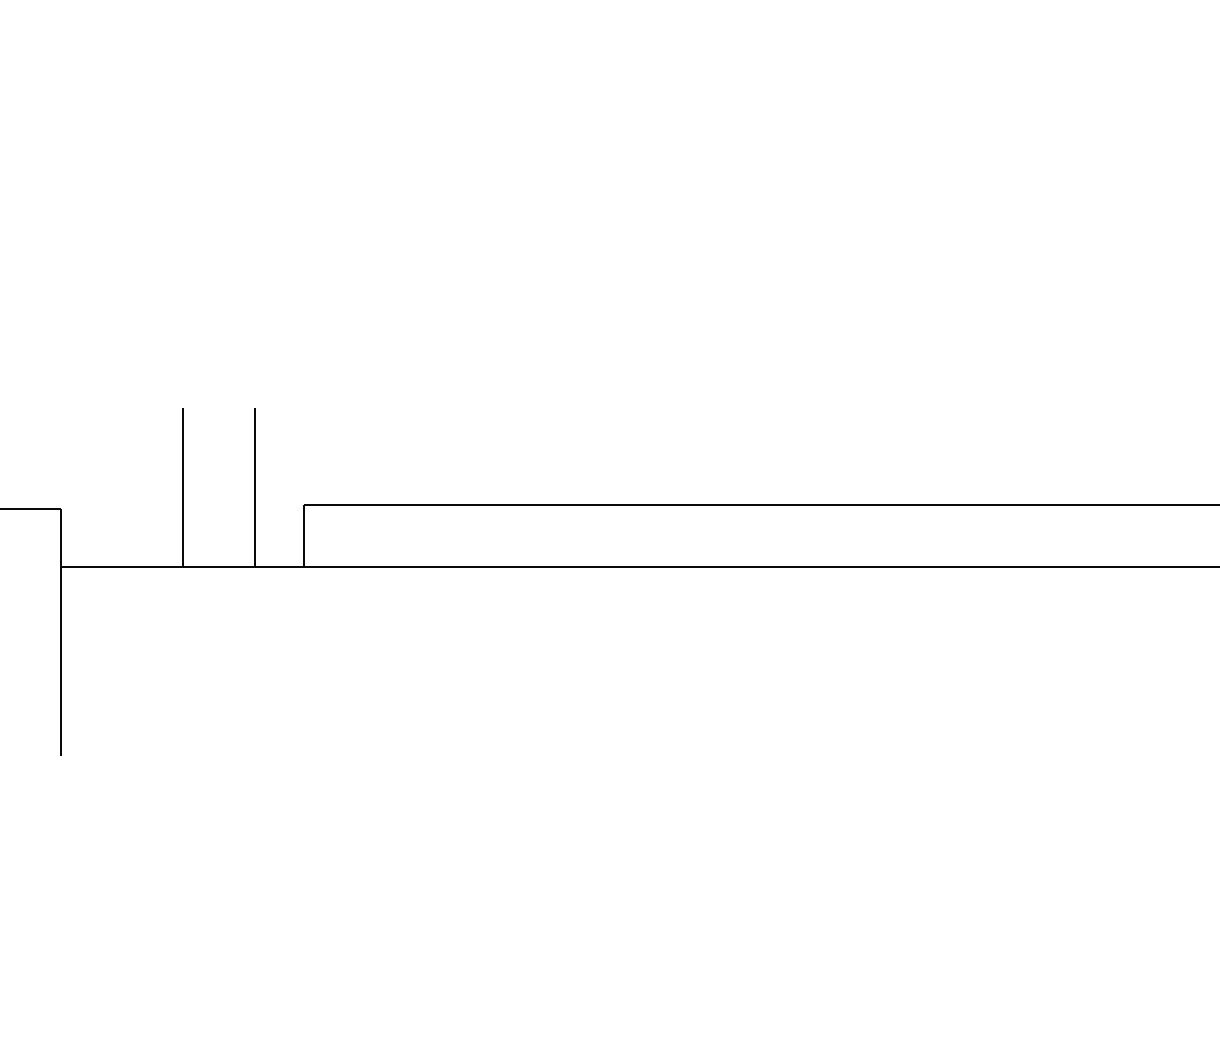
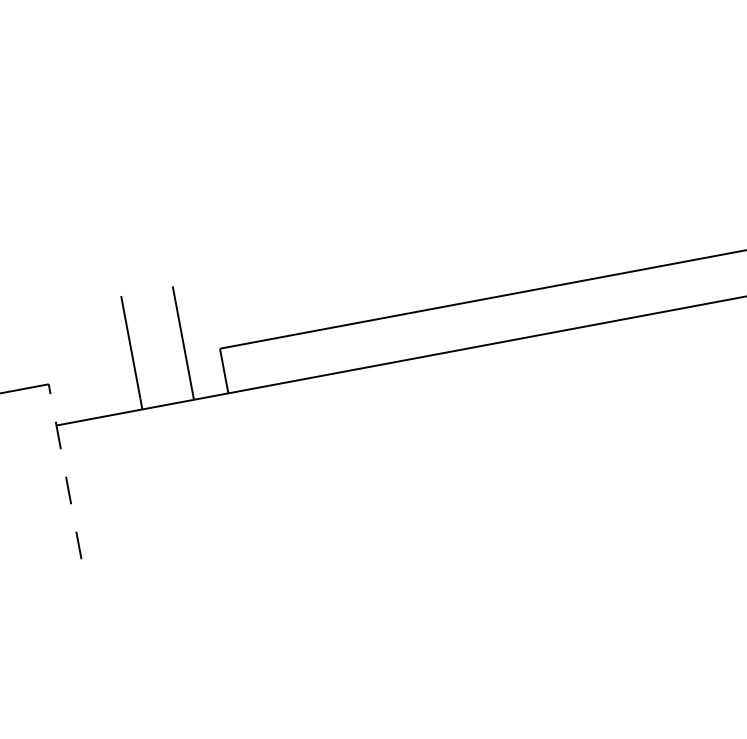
line: (61, 632) -> (65, 471), solid -> dashed

